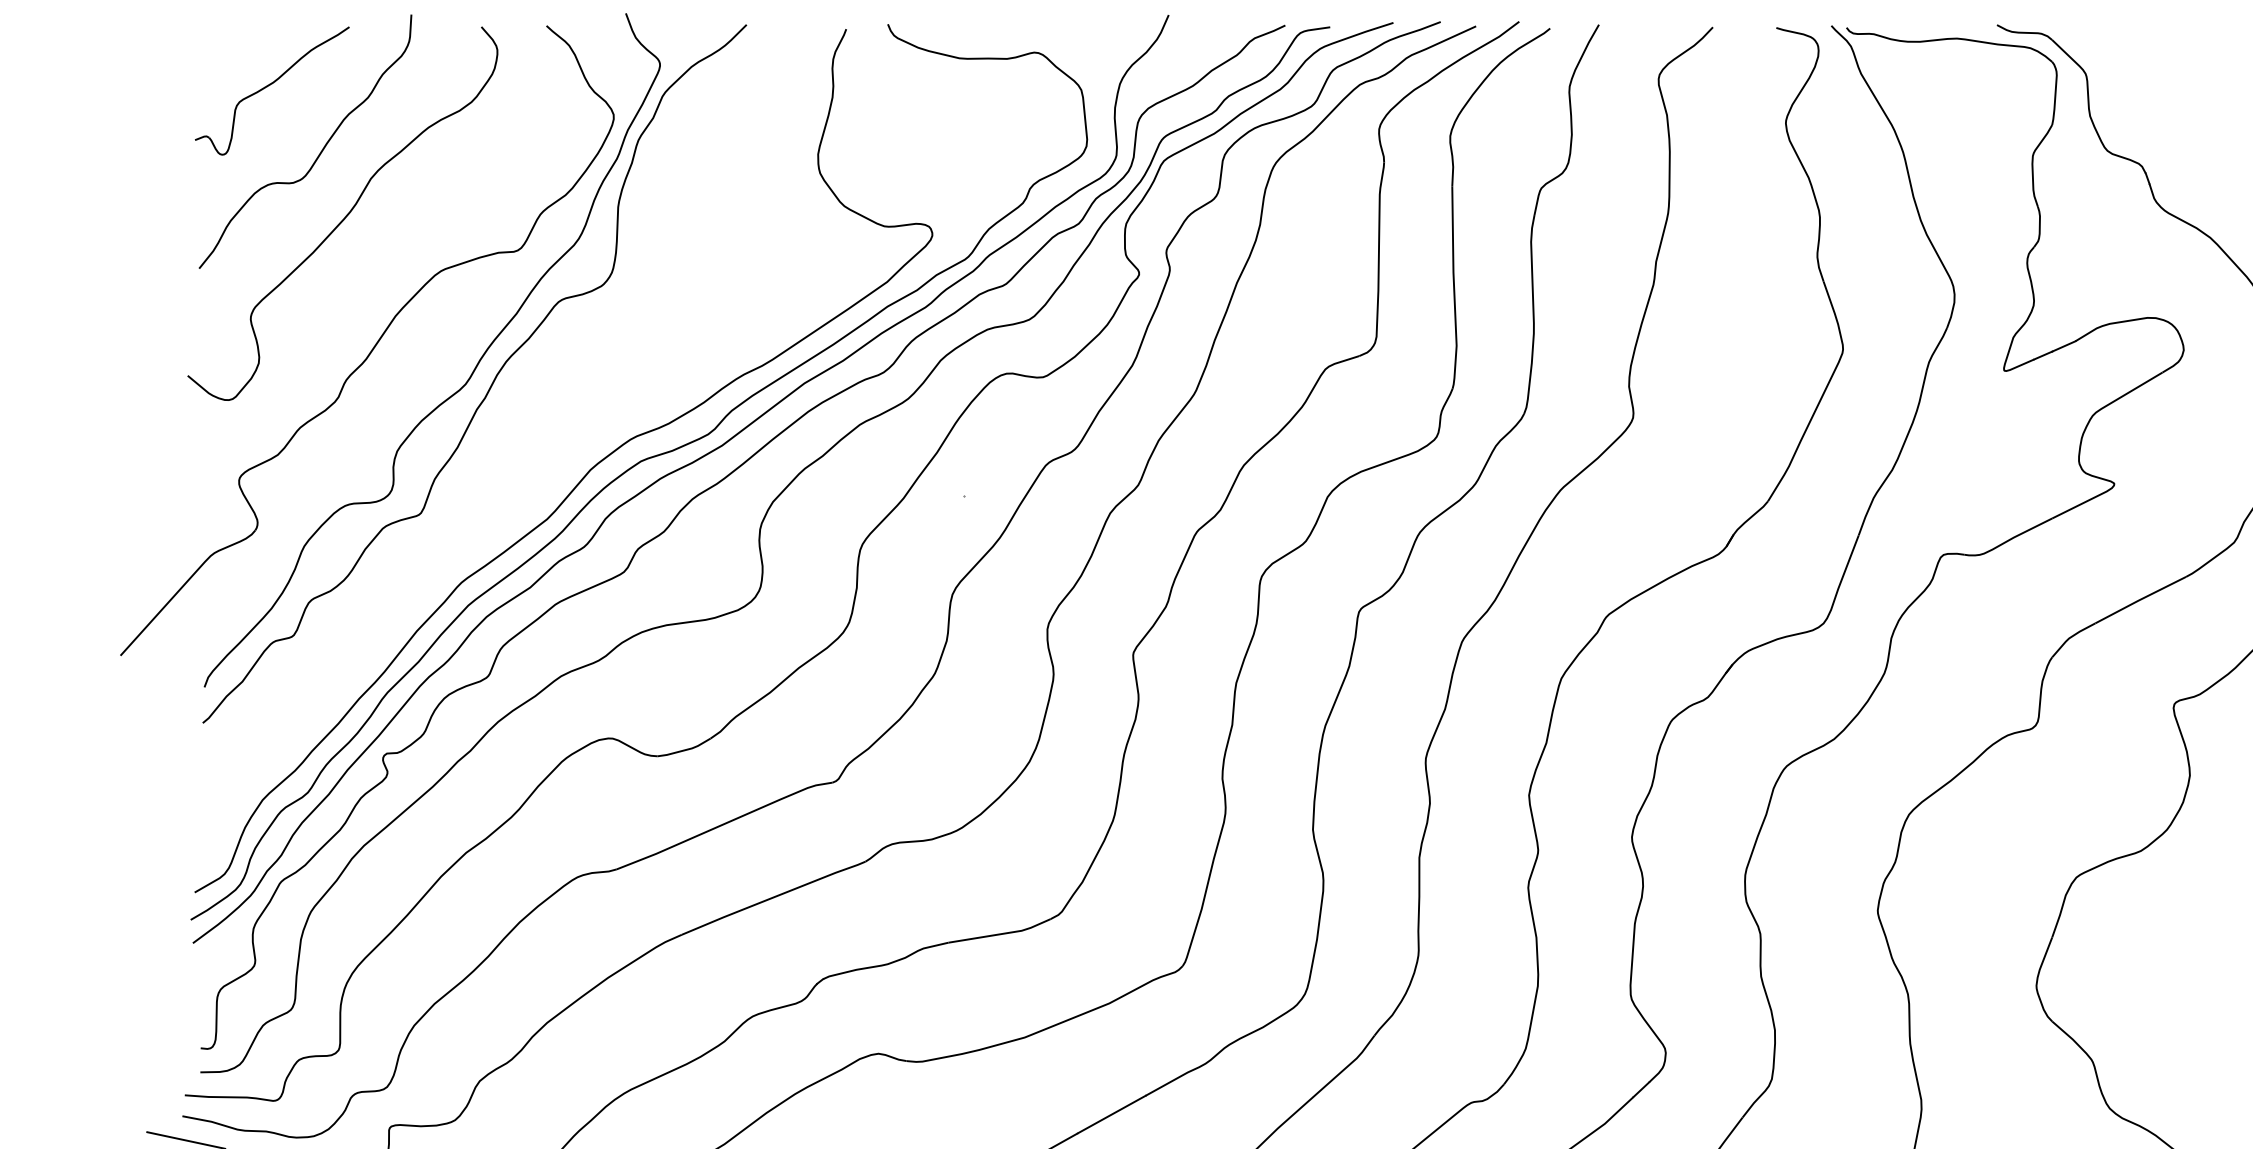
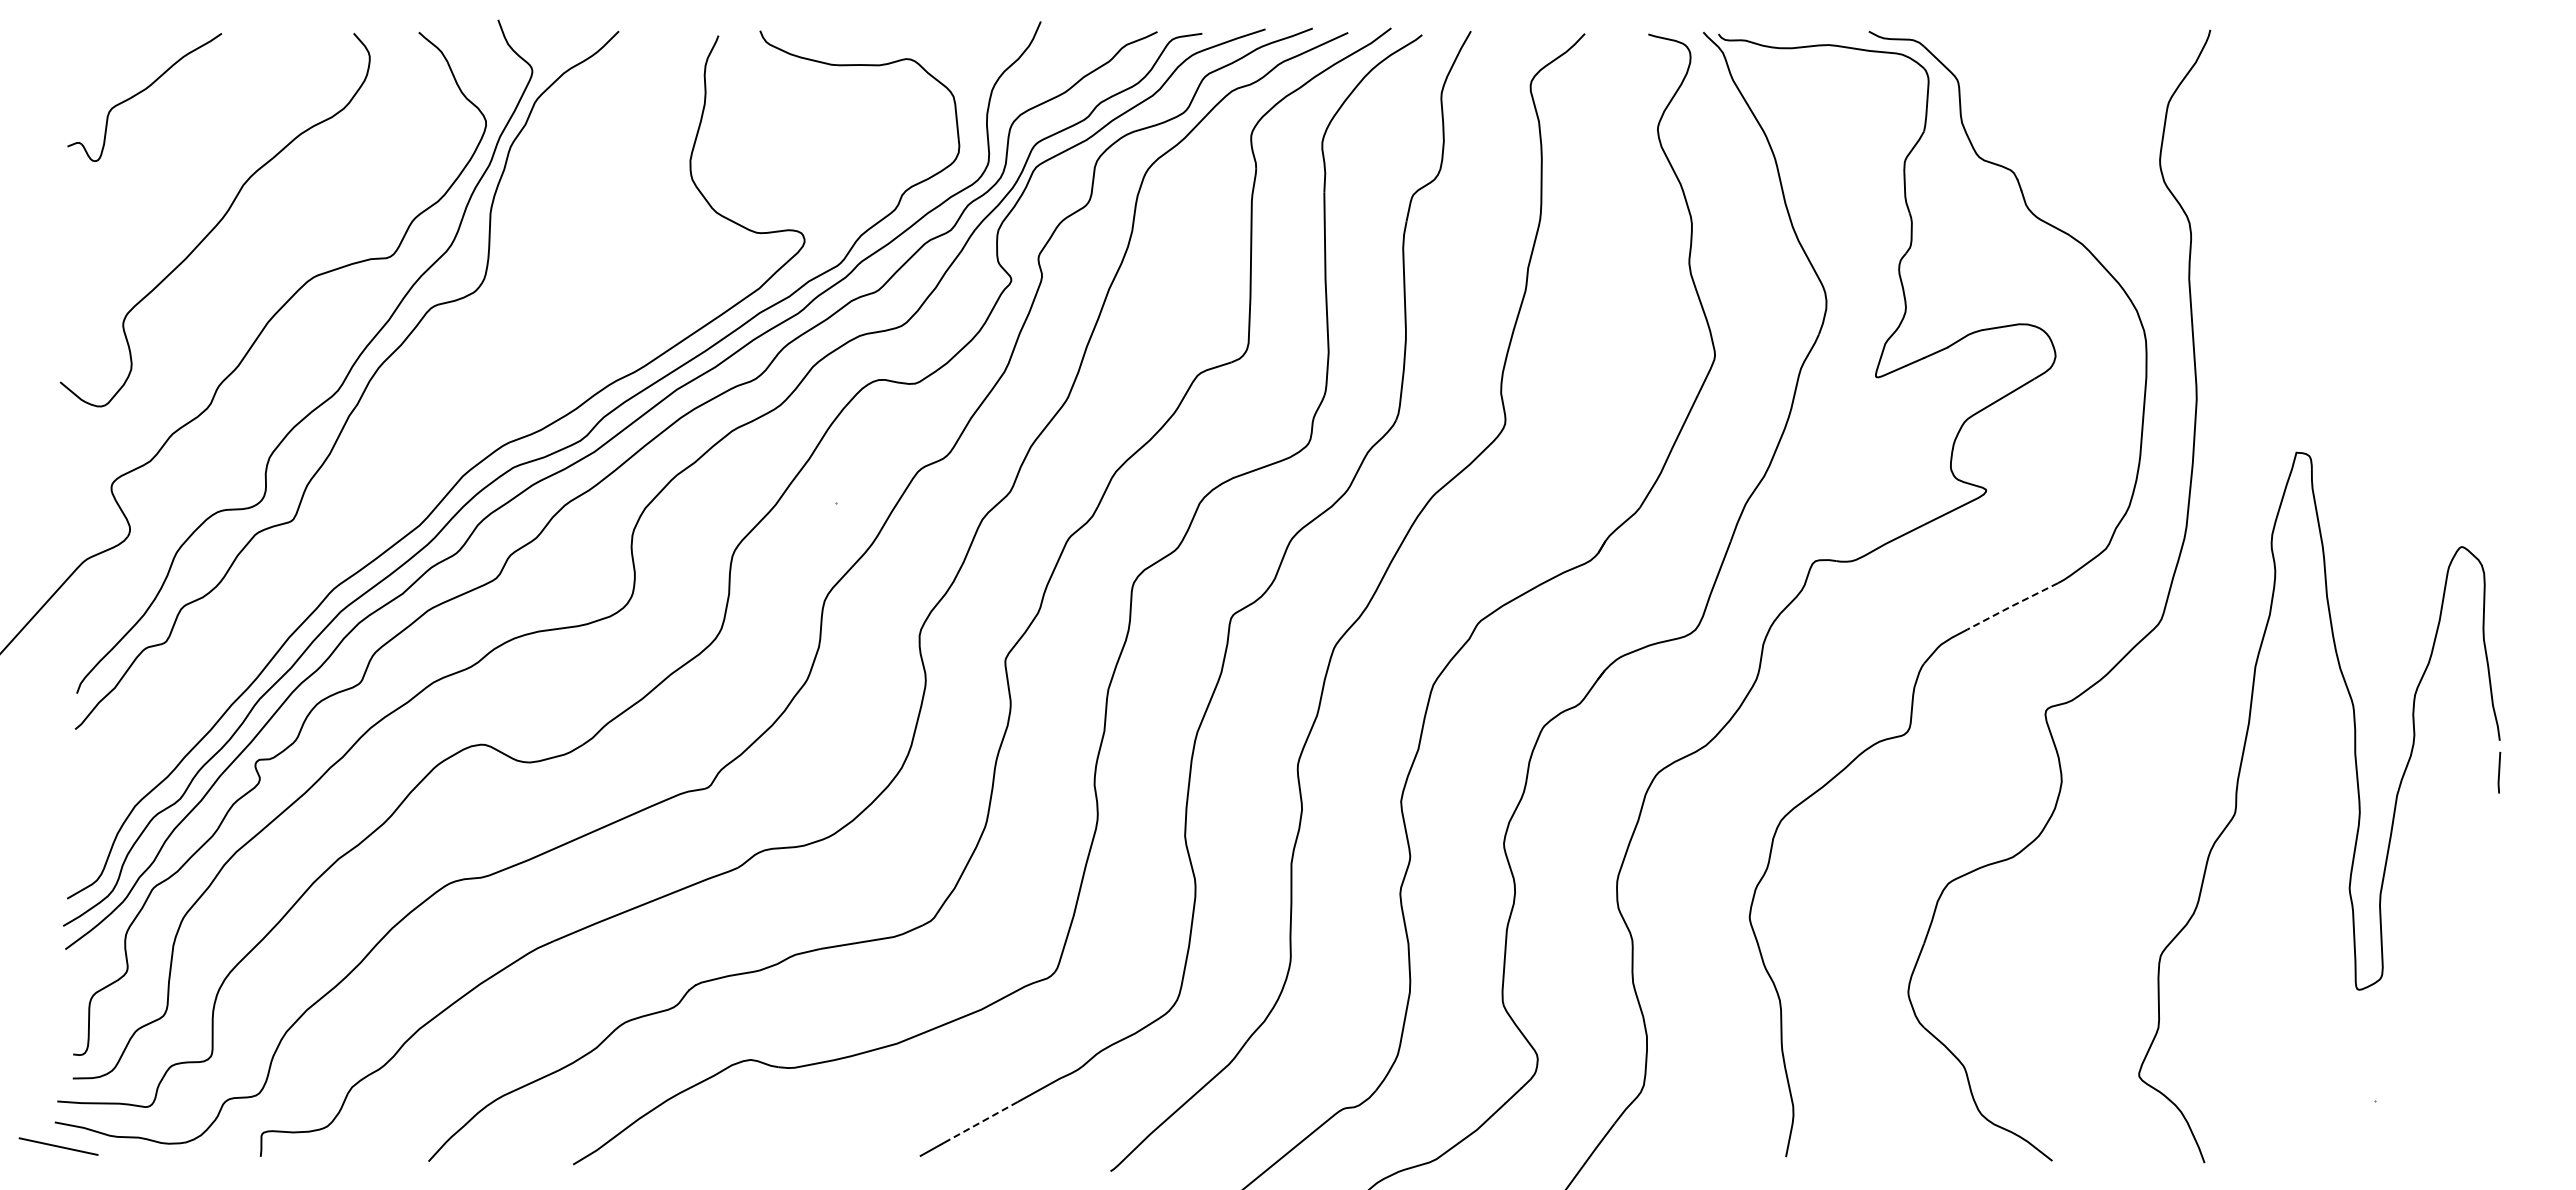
curve: (320, 152) -> (192, 158), removed
line: (2139, 600) -> (2011, 606), solid -> dashed
line: (1111, 1114) -> (983, 1120), solid -> dashed

